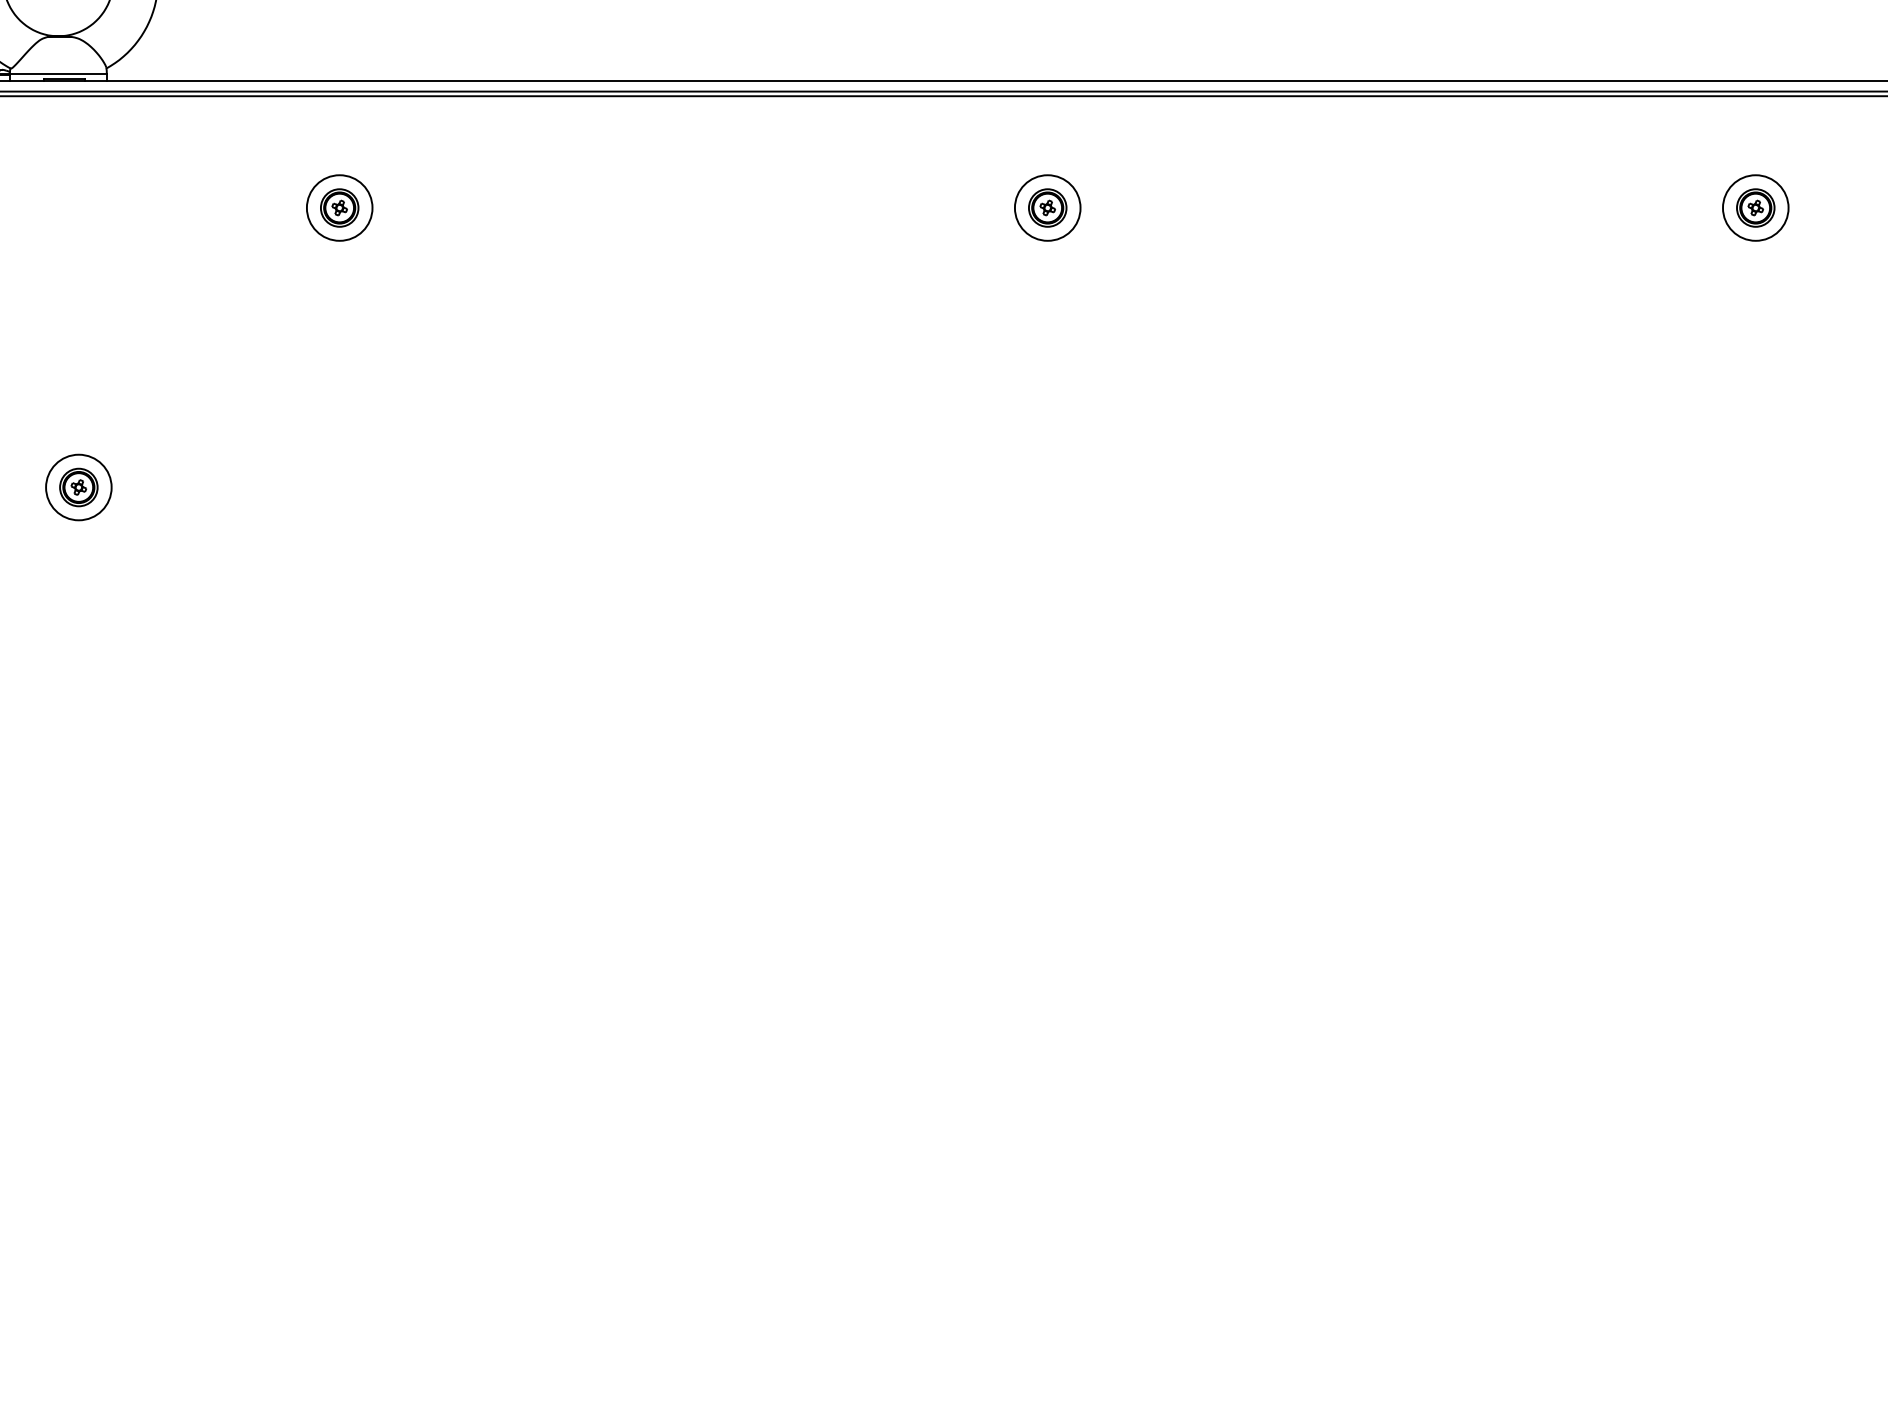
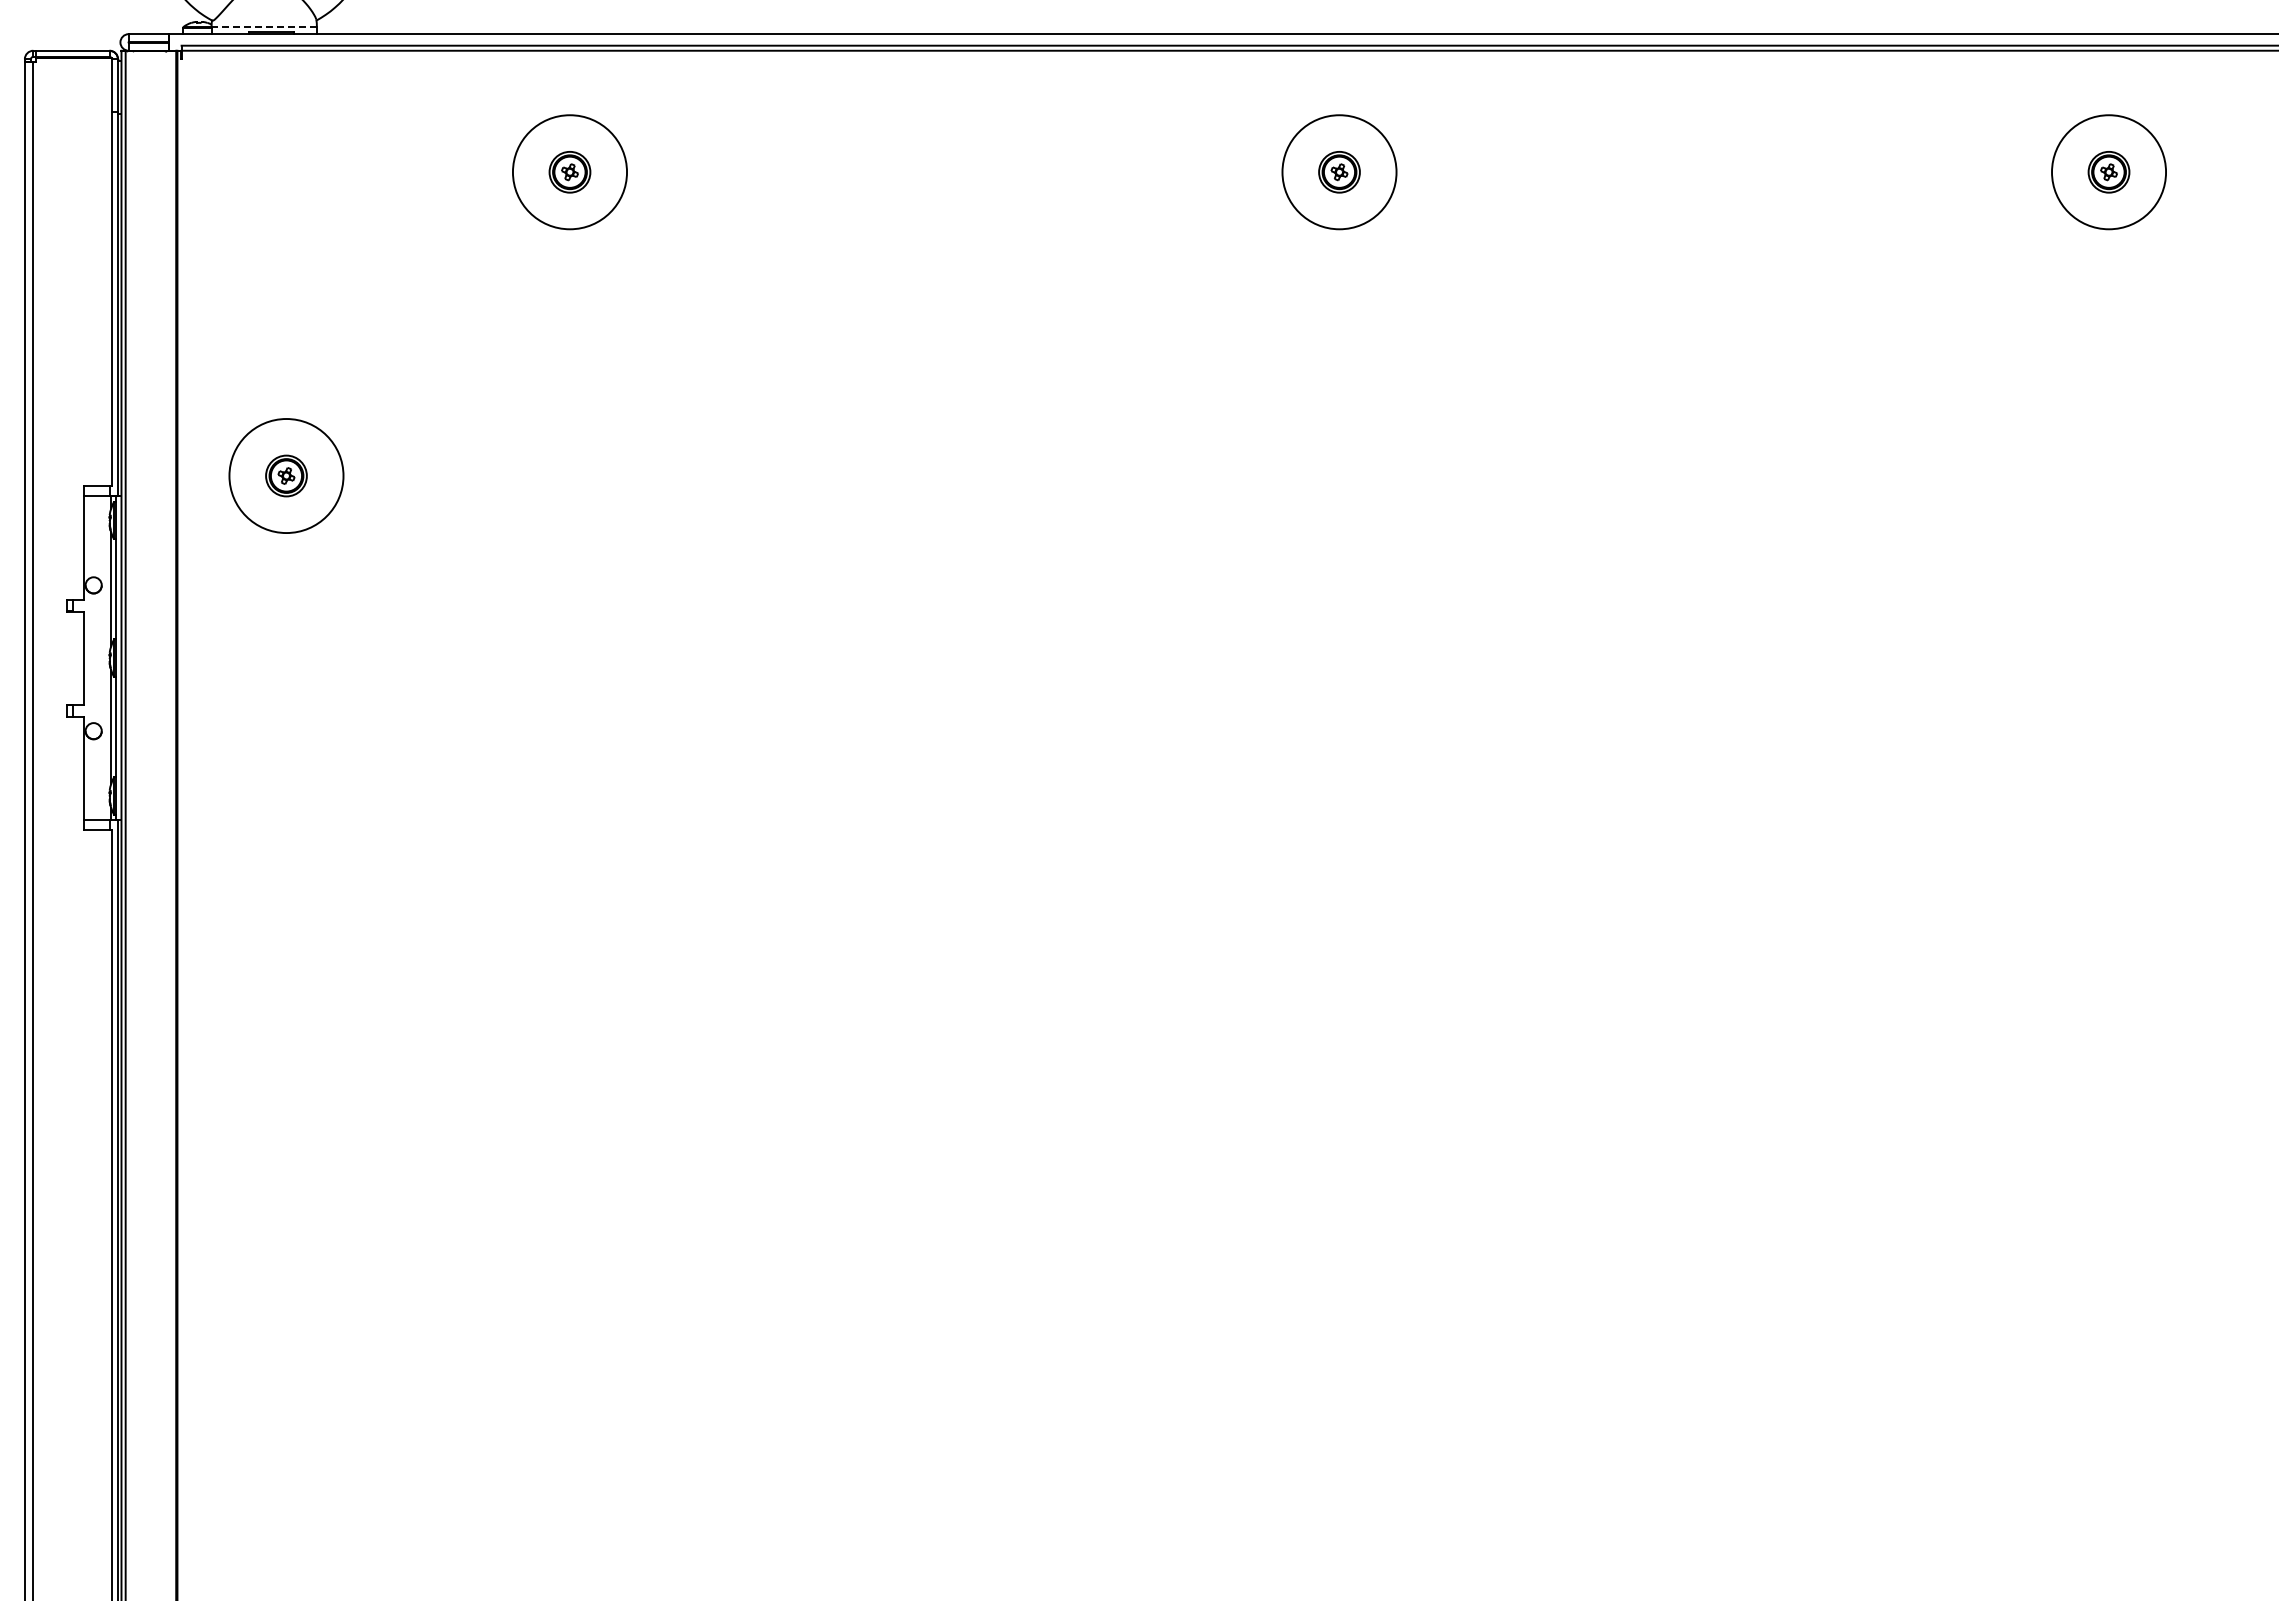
line: (58, 73) -> (264, 26), solid -> dashed
circle: (339, 207) -> (569, 171), size x1.6
circle: (1047, 207) -> (1339, 171), size x1.6
circle: (1755, 207) -> (2108, 171), size x1.6
circle: (78, 487) -> (286, 475), size x1.6

